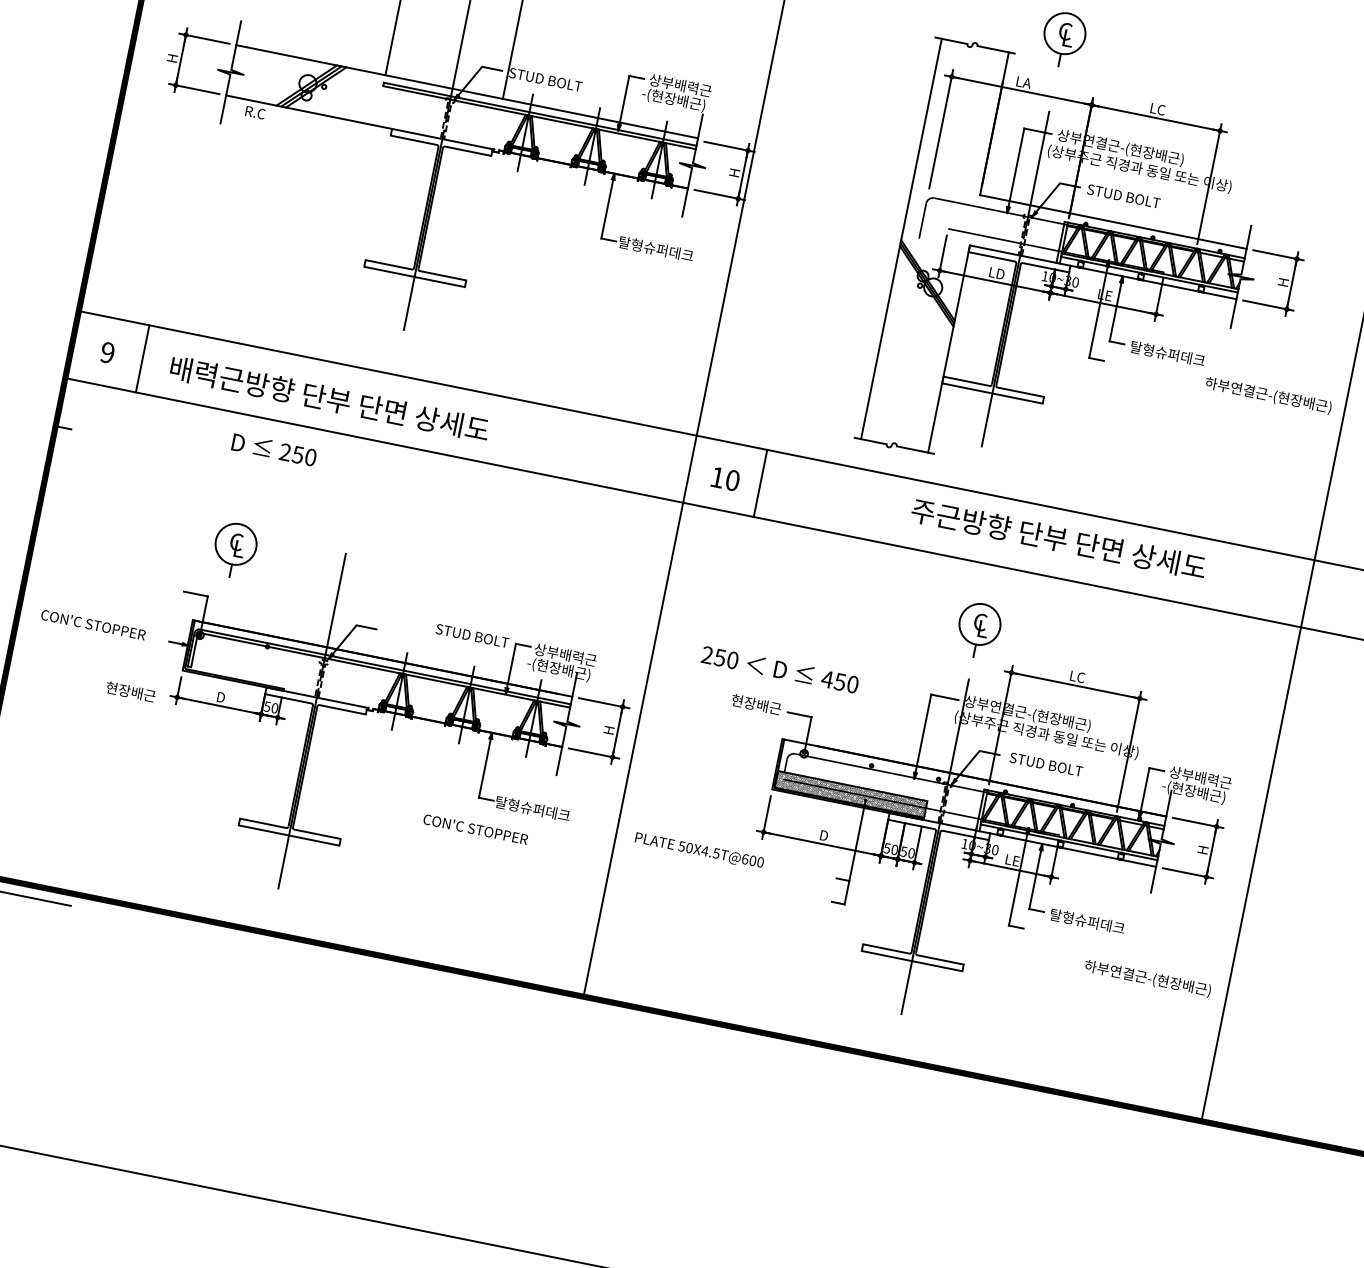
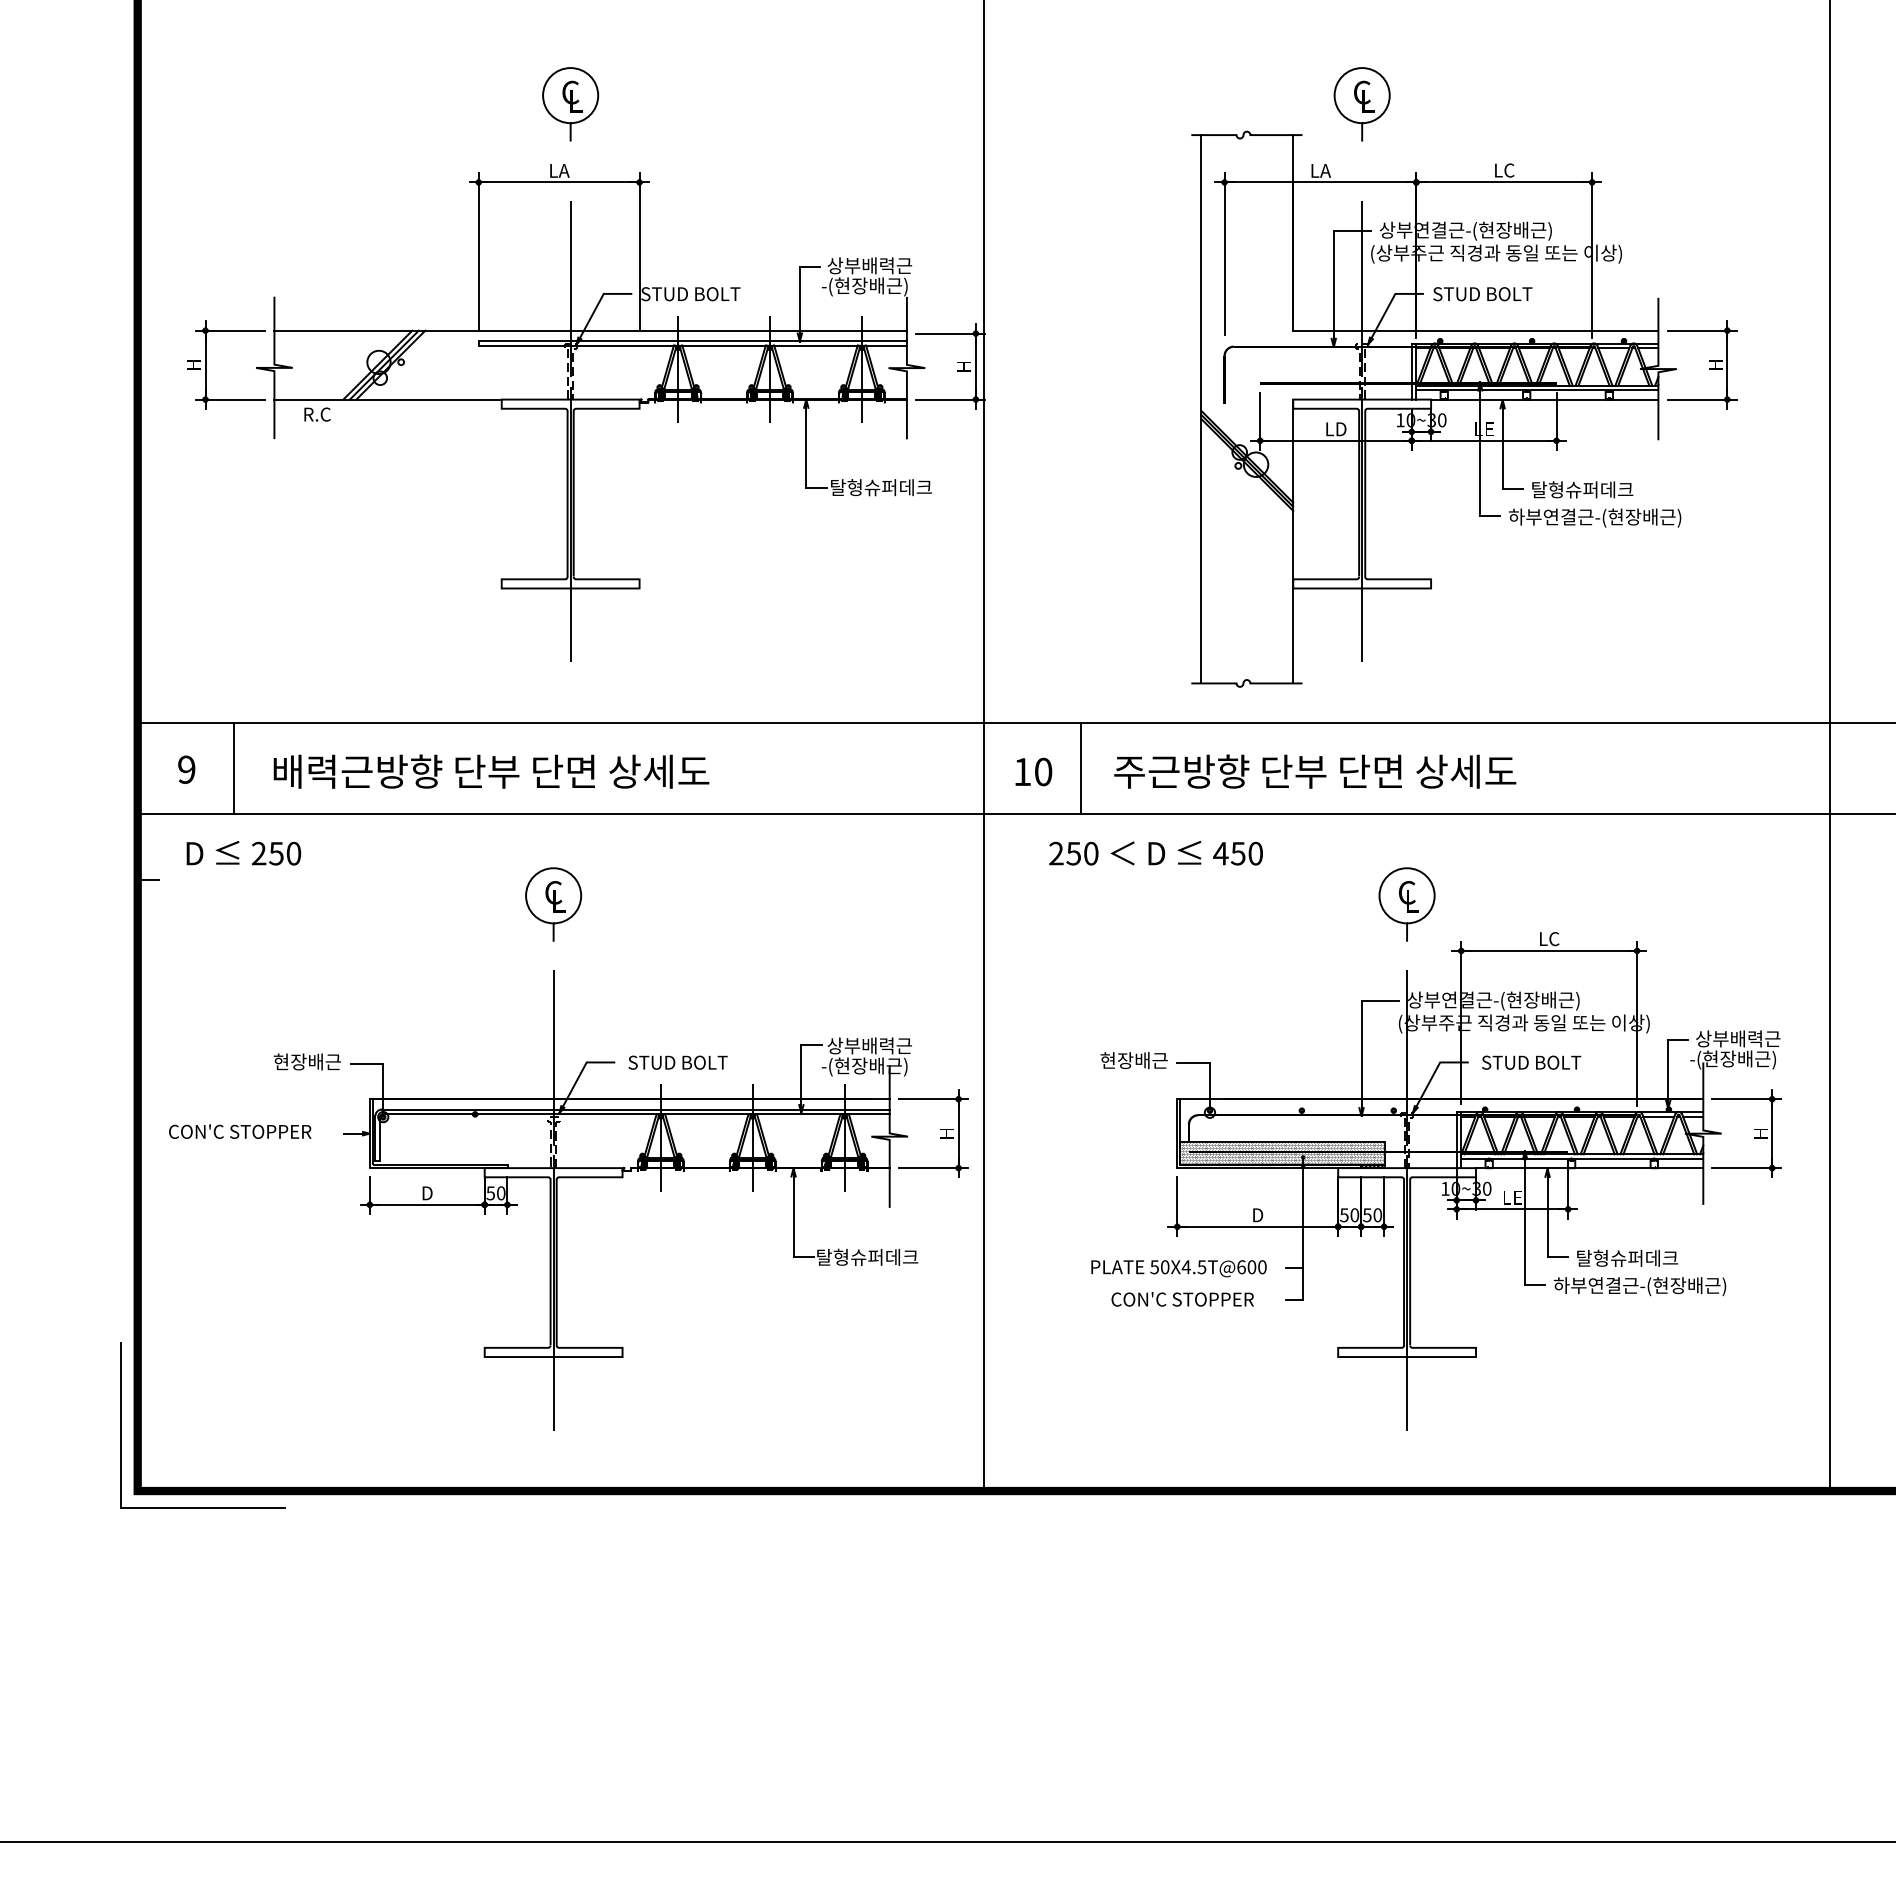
text: (1268, 395) -> (1595, 517), moved
text: (274, 449) -> (243, 853), moved
text: (1059, 539) -> (1315, 771), moved
part: (234, 550) -> (553, 904), moved
text: (472, 635) -> (677, 1062), moved
text: (779, 669) -> (1155, 853), moved
text: (130, 691) -> (306, 1061), moved
text: (475, 829) -> (1182, 1299), moved
text: (699, 850) -> (1178, 1268), moved
text: (1147, 978) -> (1639, 1286), moved

